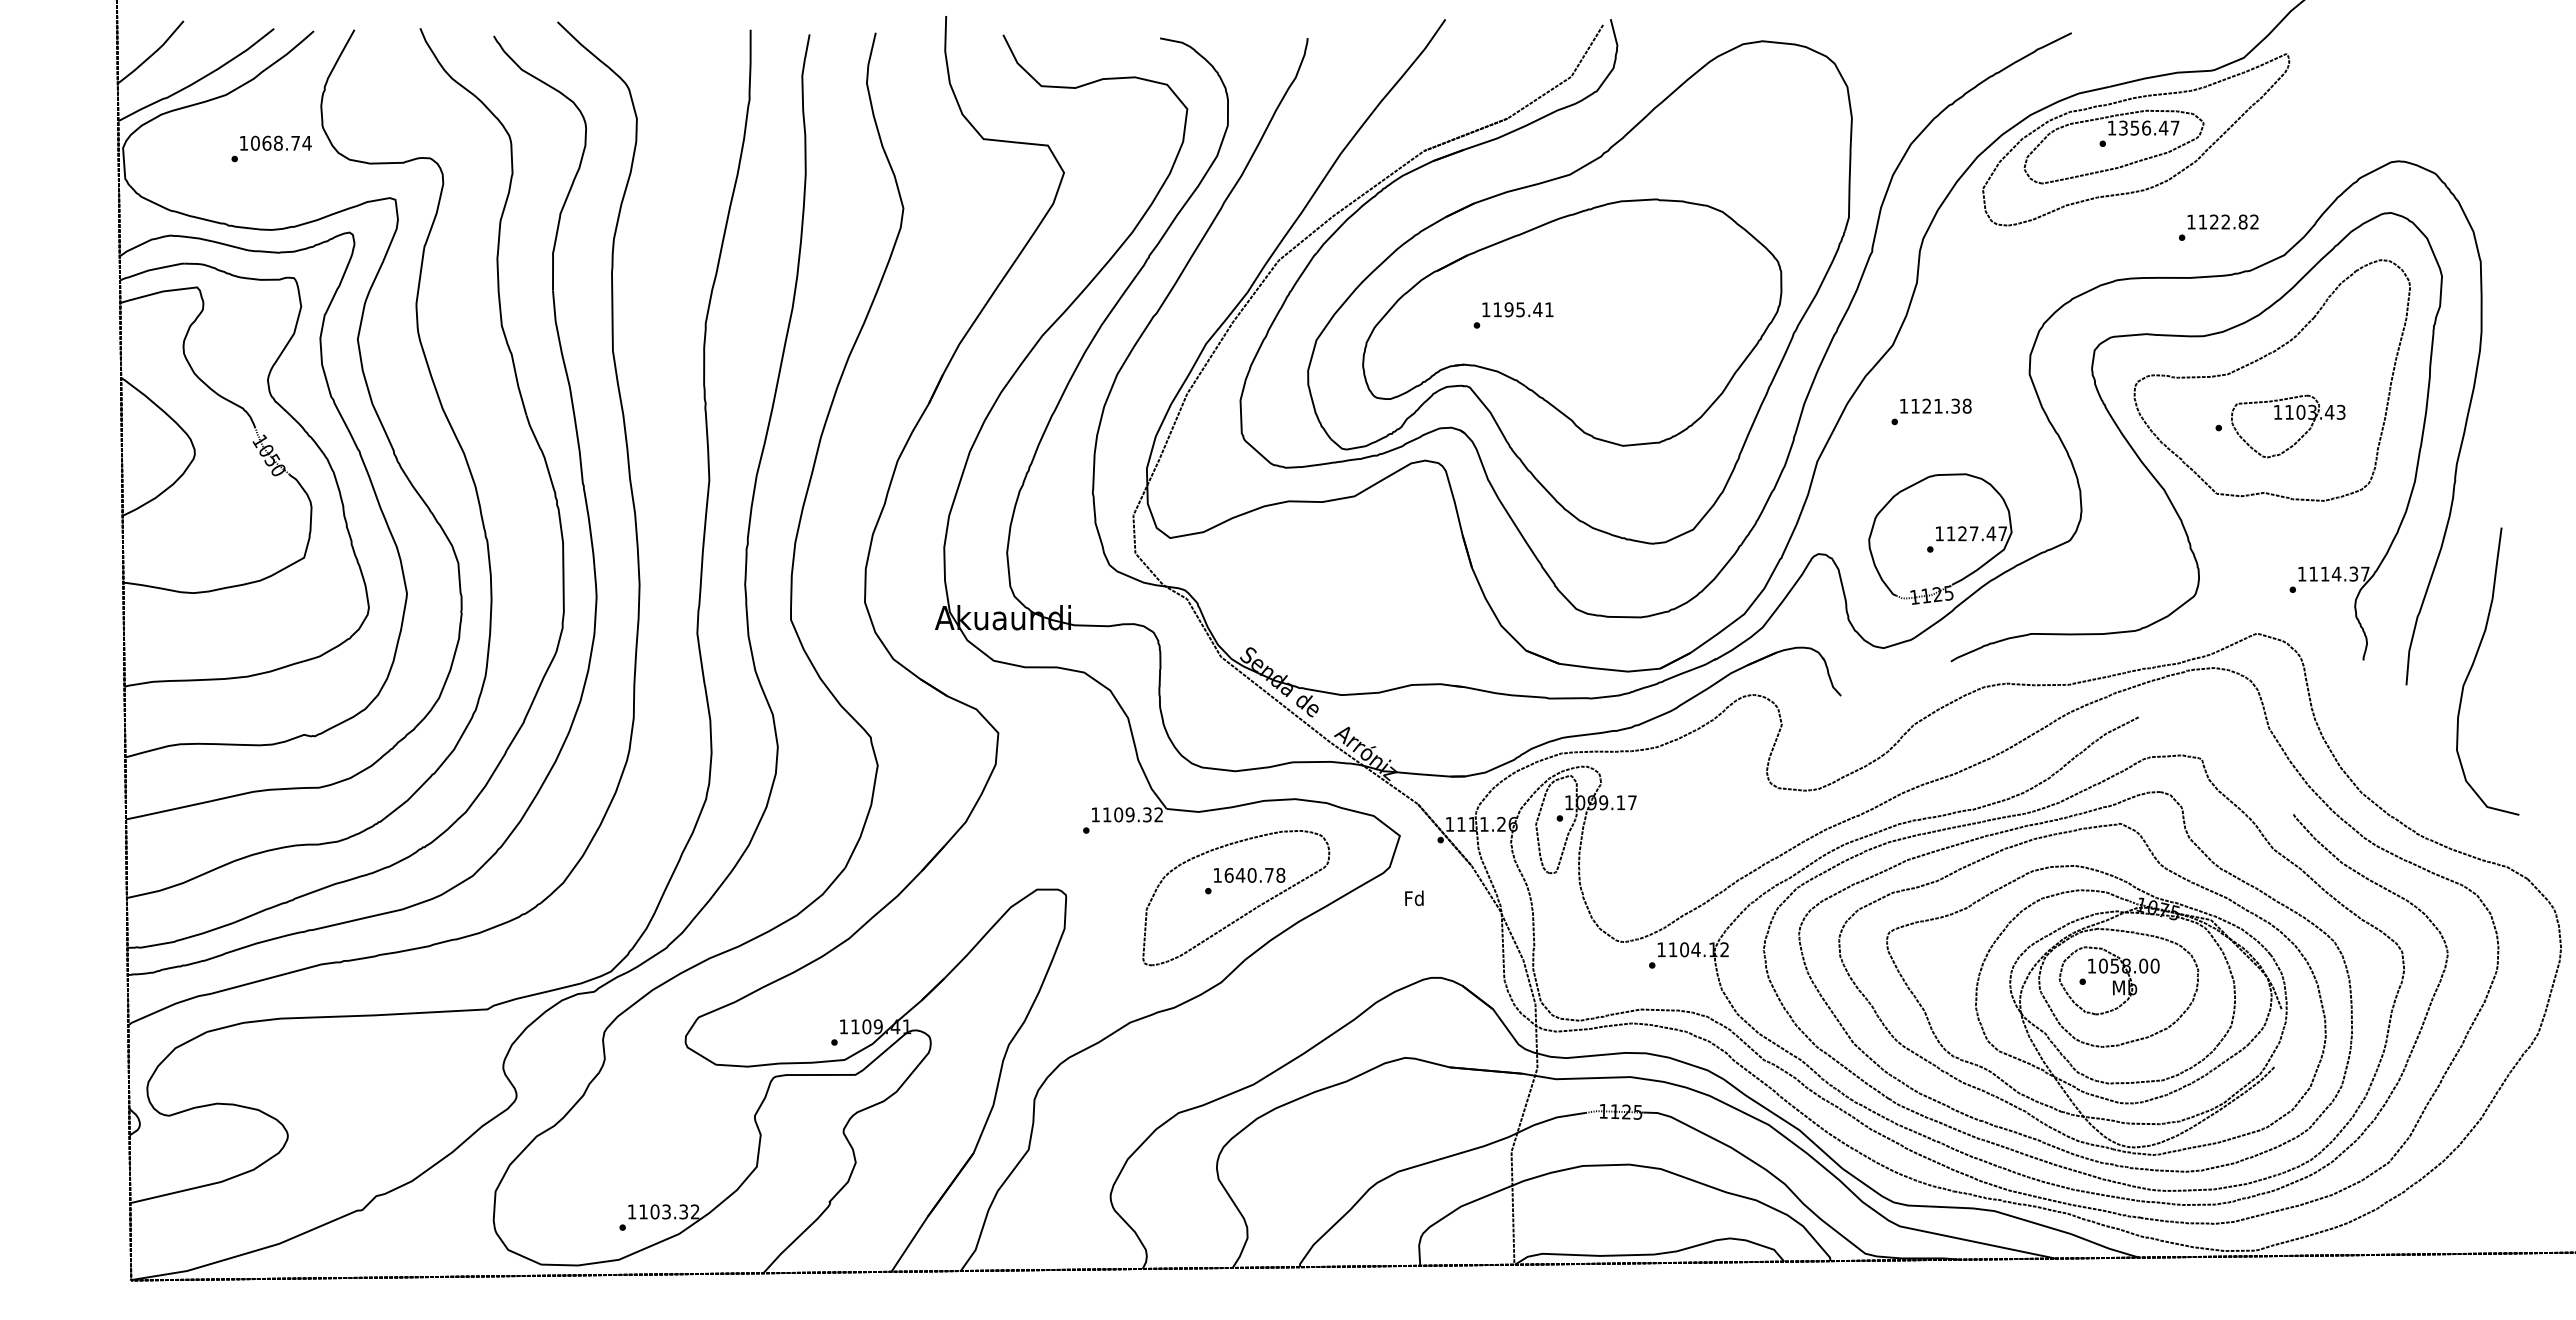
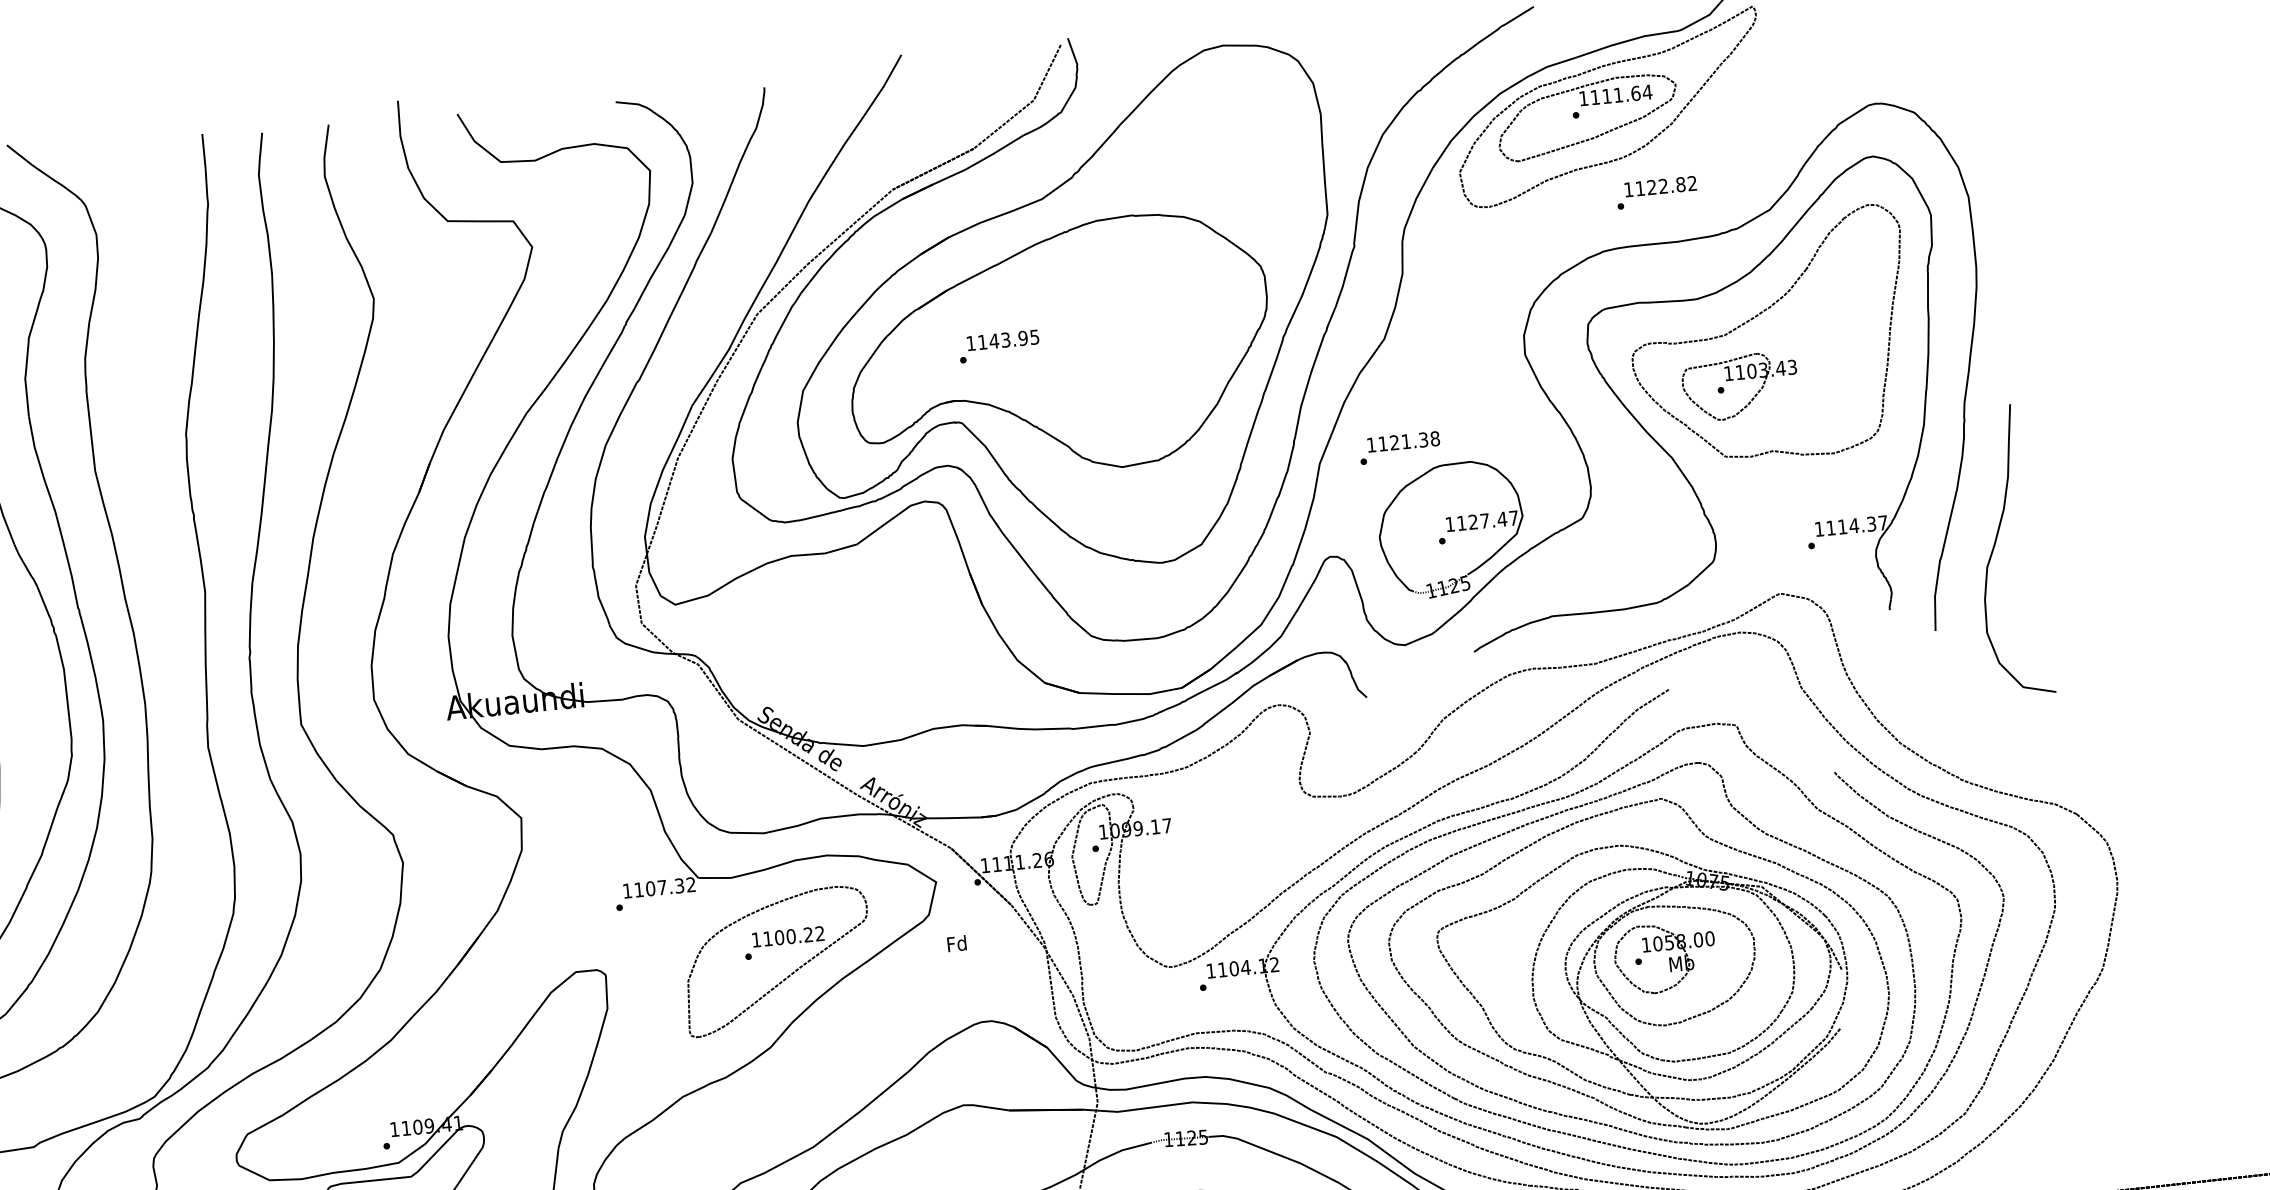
text: (2149, 127) -> (1621, 94), 1356.47 -> 1111.64
text: (2218, 227) -> (1656, 192), moved
text: (1528, 309) -> (1013, 339), 1195.41 -> 1143.95
text: (1931, 411) -> (1399, 447), moved
part: (2288, 419) -> (1740, 379), moved
curve: (2473, 665) -> (1995, 545), moved
text: (1129, 814) -> (661, 887), 1109.32 -> 1107.32
text: (1254, 874) -> (793, 935), 1640.78 -> 1100.22

